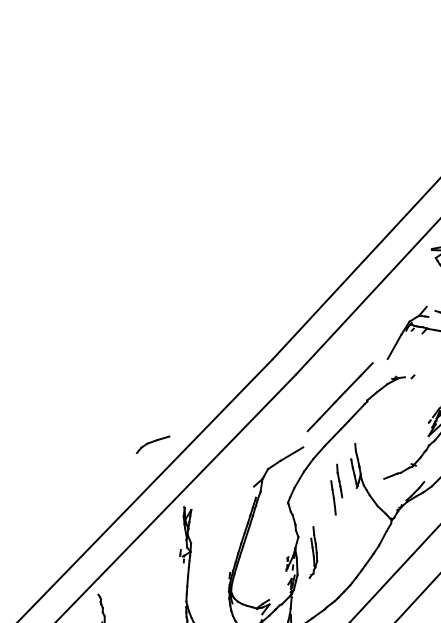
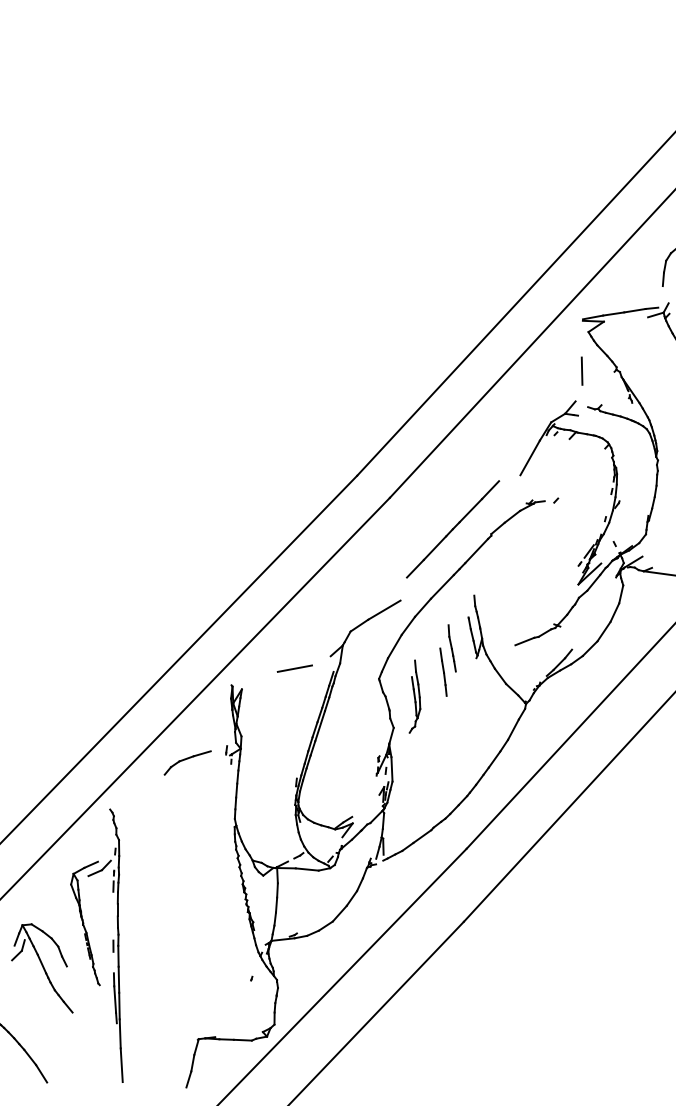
line: (430, 285) -> (581, 370), added
part: (152, 444) -> (187, 762), moved
line: (228, 495) -> (294, 668), added
part: (313, 552) -> (414, 696), moved

